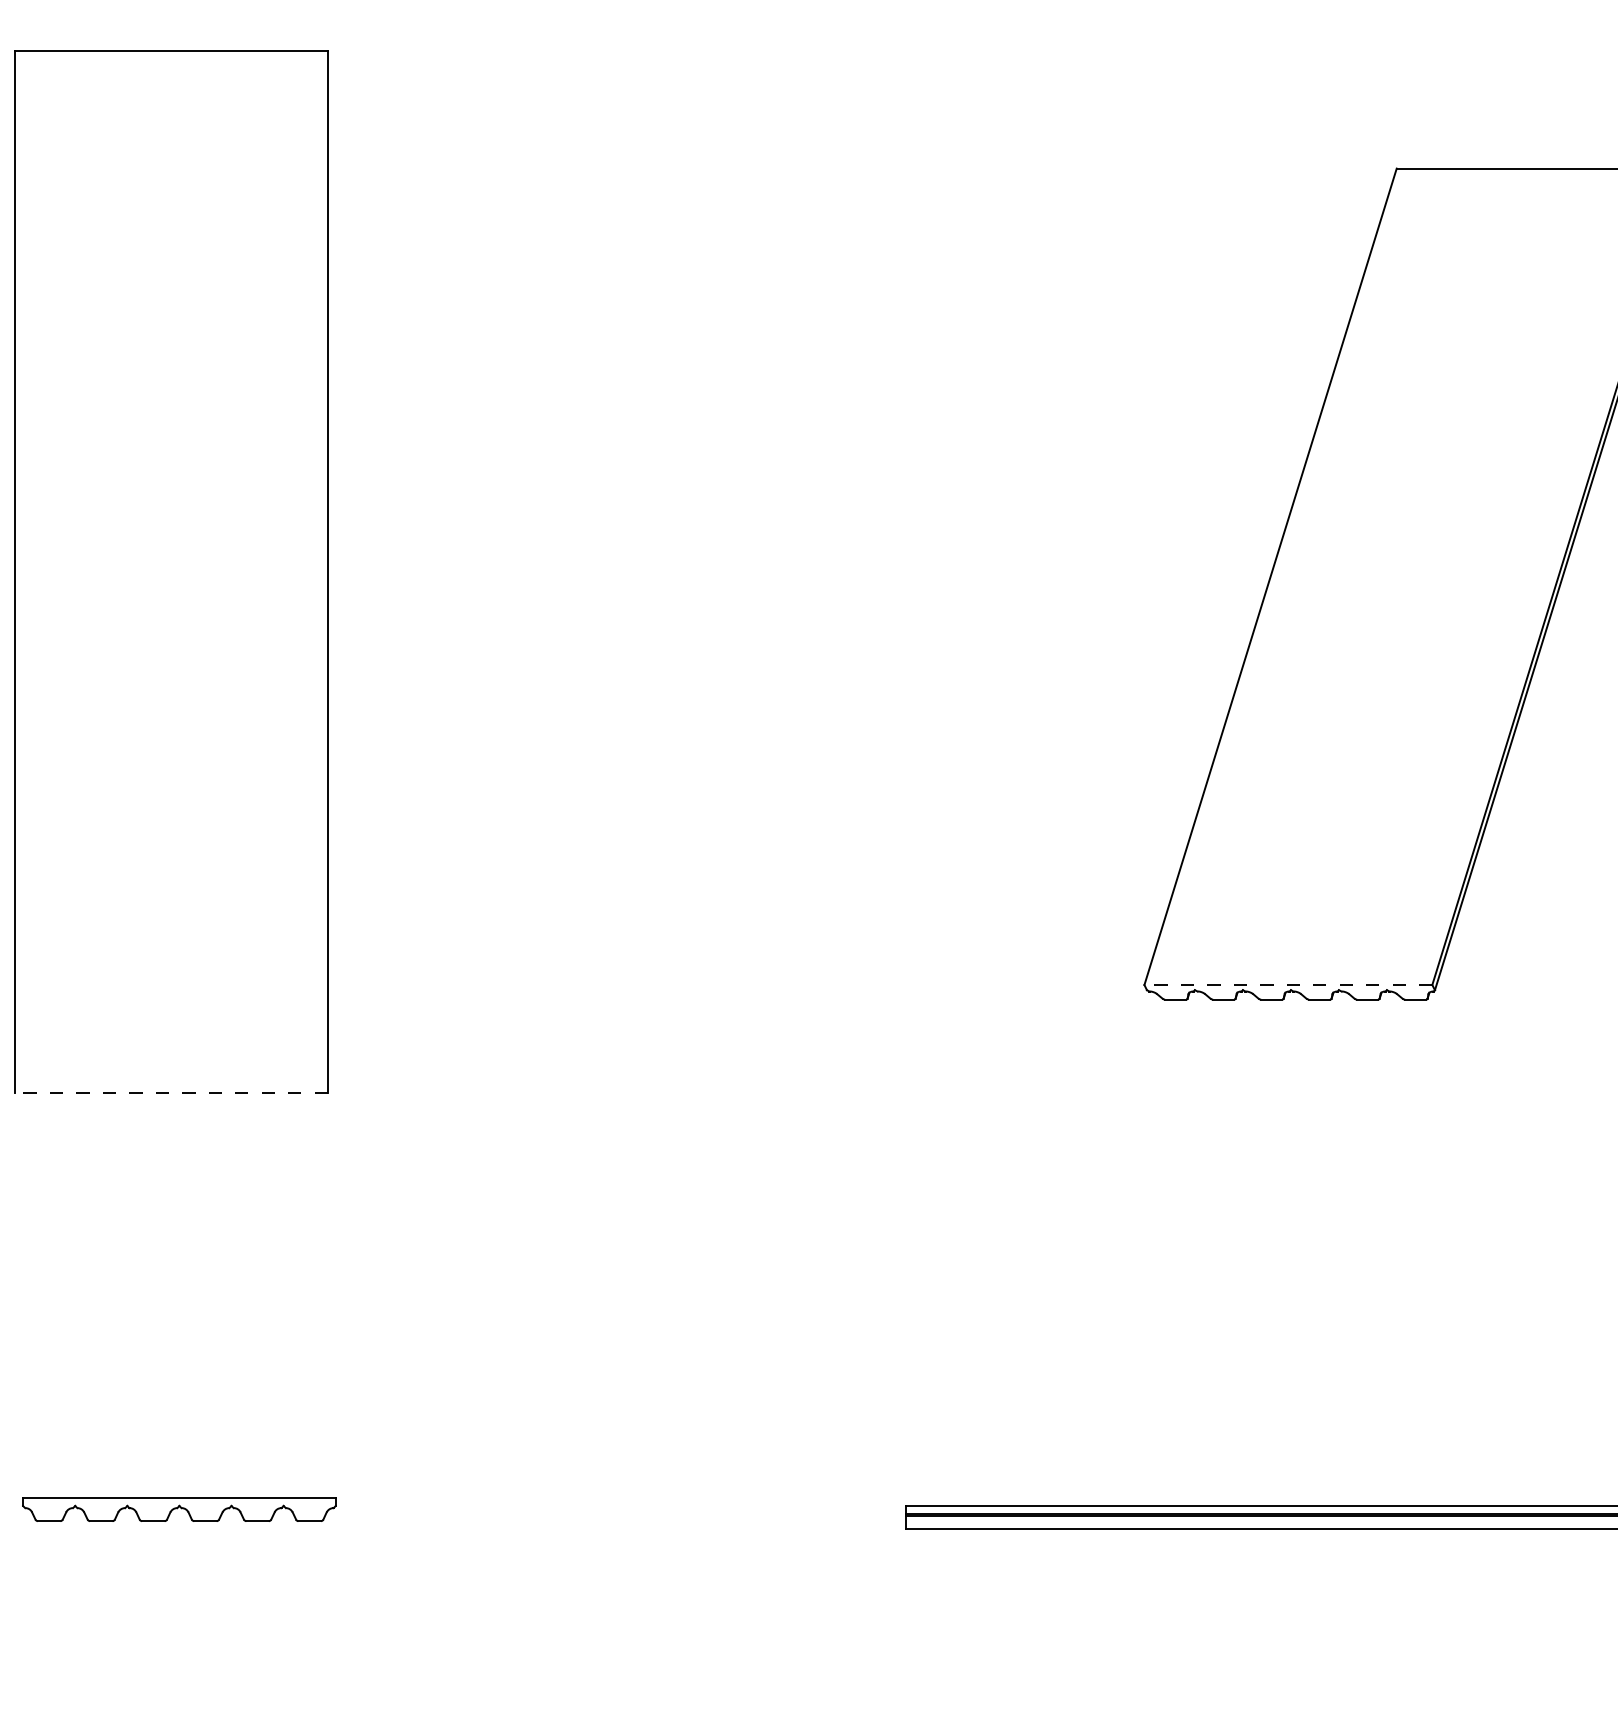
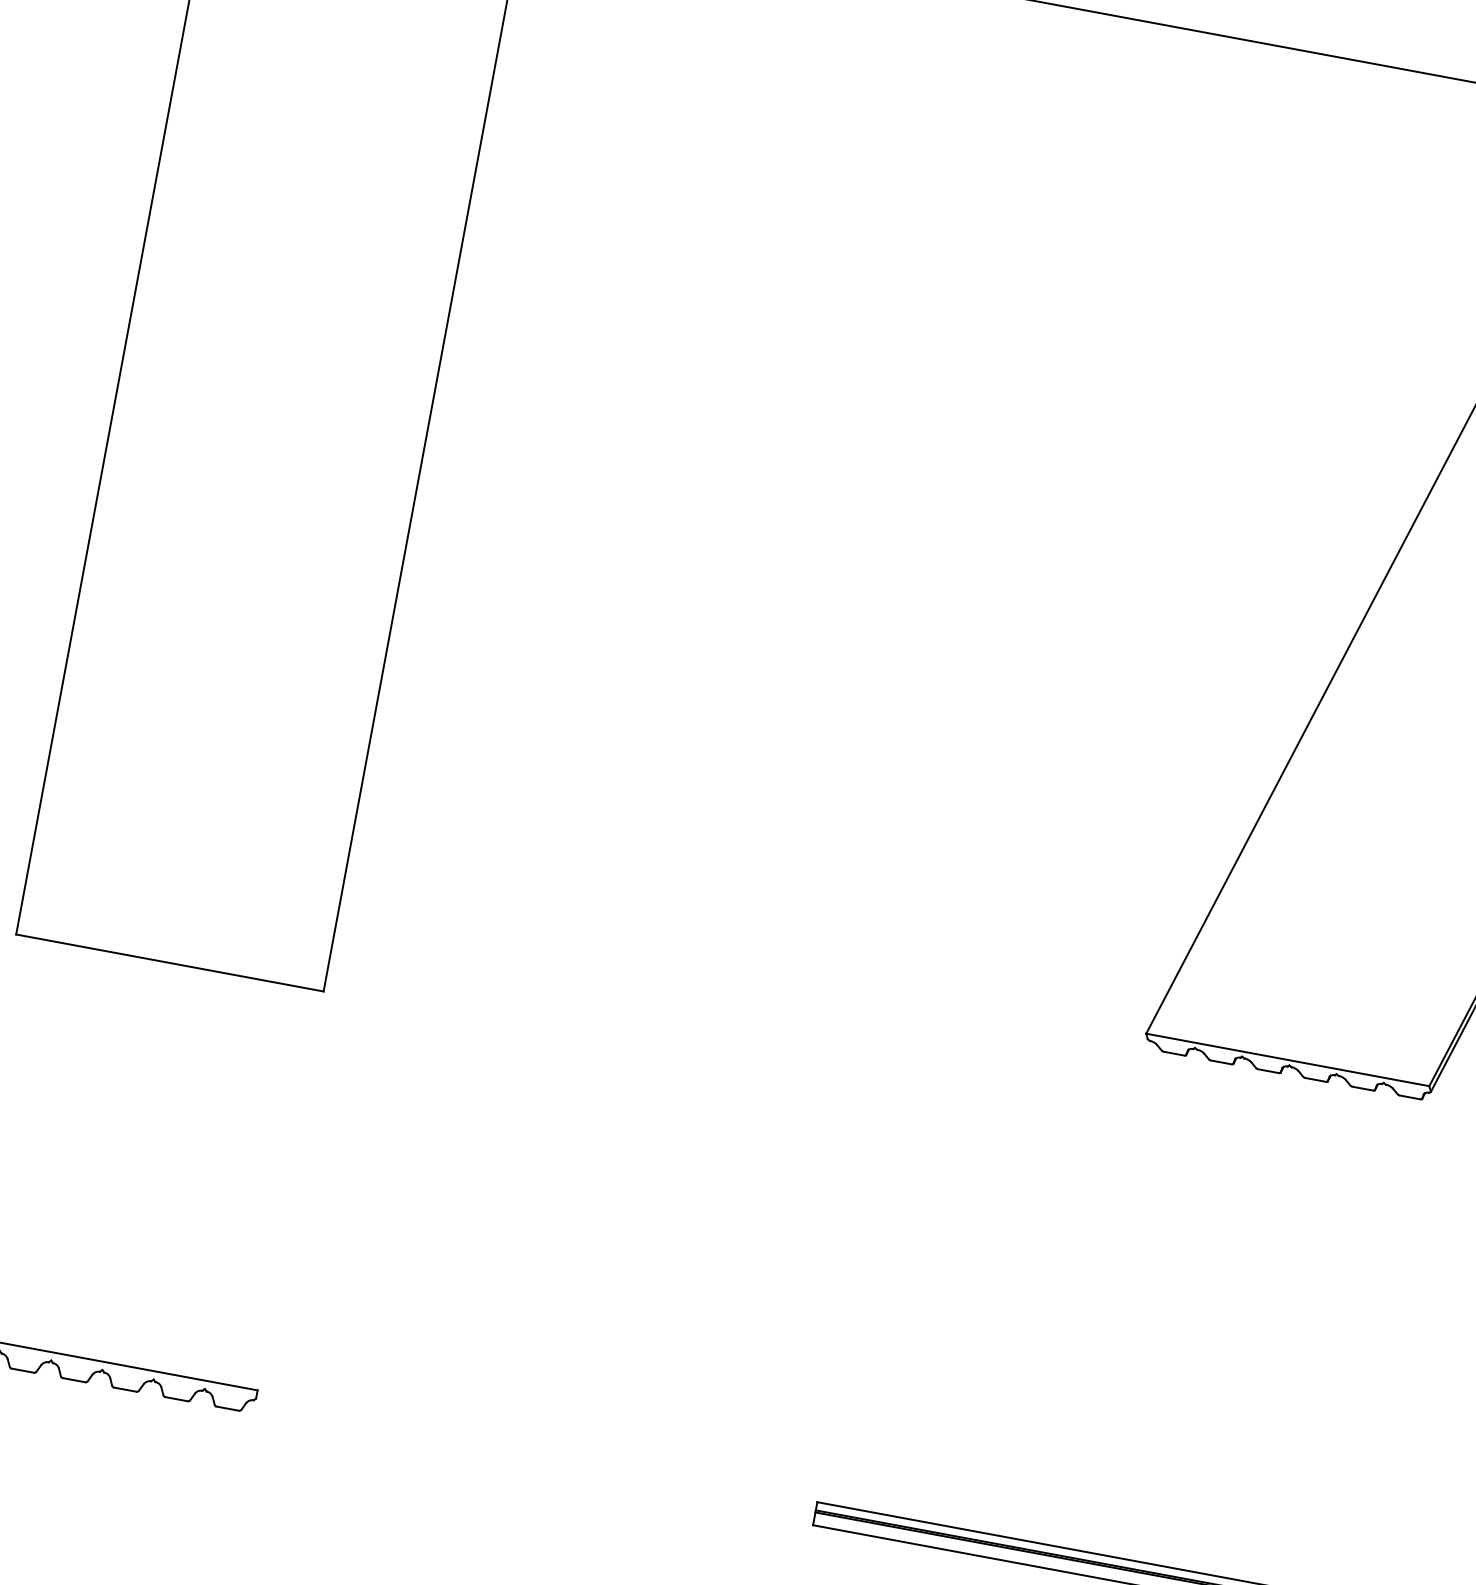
line: (1288, 985) -> (1287, 1060), dashed -> solid
line: (171, 1093) -> (169, 963), dashed -> solid

